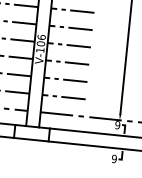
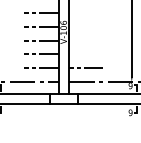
line: (70, 28) -> (85, 13), removed
line: (68, 44) -> (85, 26), removed
line: (66, 62) -> (85, 40), removed
line: (65, 79) -> (85, 54), removed

